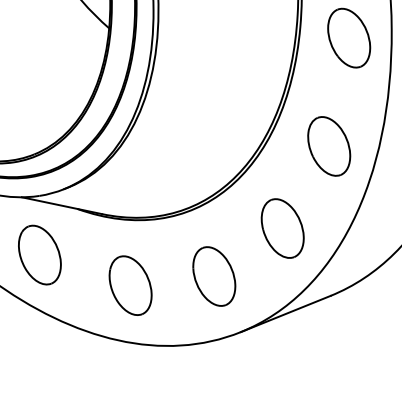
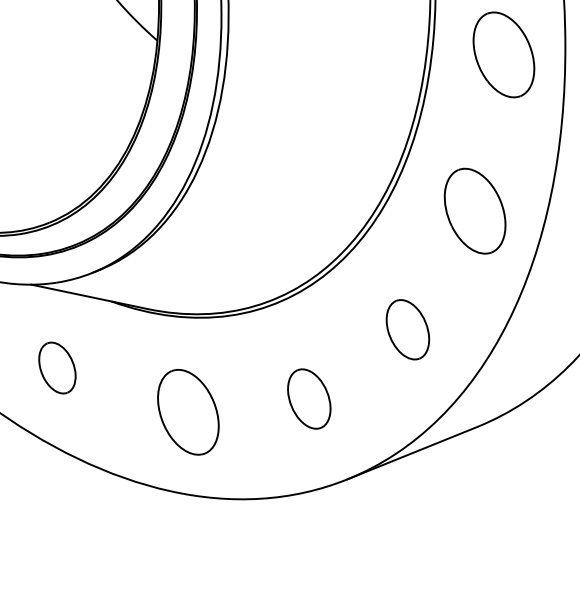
part: (282, 228) -> (407, 329), size x0.7
part: (39, 254) -> (56, 367), size x0.6
part: (214, 276) -> (309, 399), size x0.7

